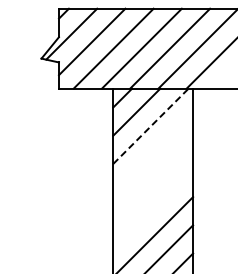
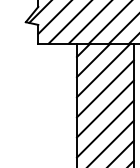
line: (151, 125) -> (104, 69), dashed -> solid
line: (153, 152) -> (105, 89), added
line: (153, 180) -> (105, 108), added
line: (153, 208) -> (105, 128), added

